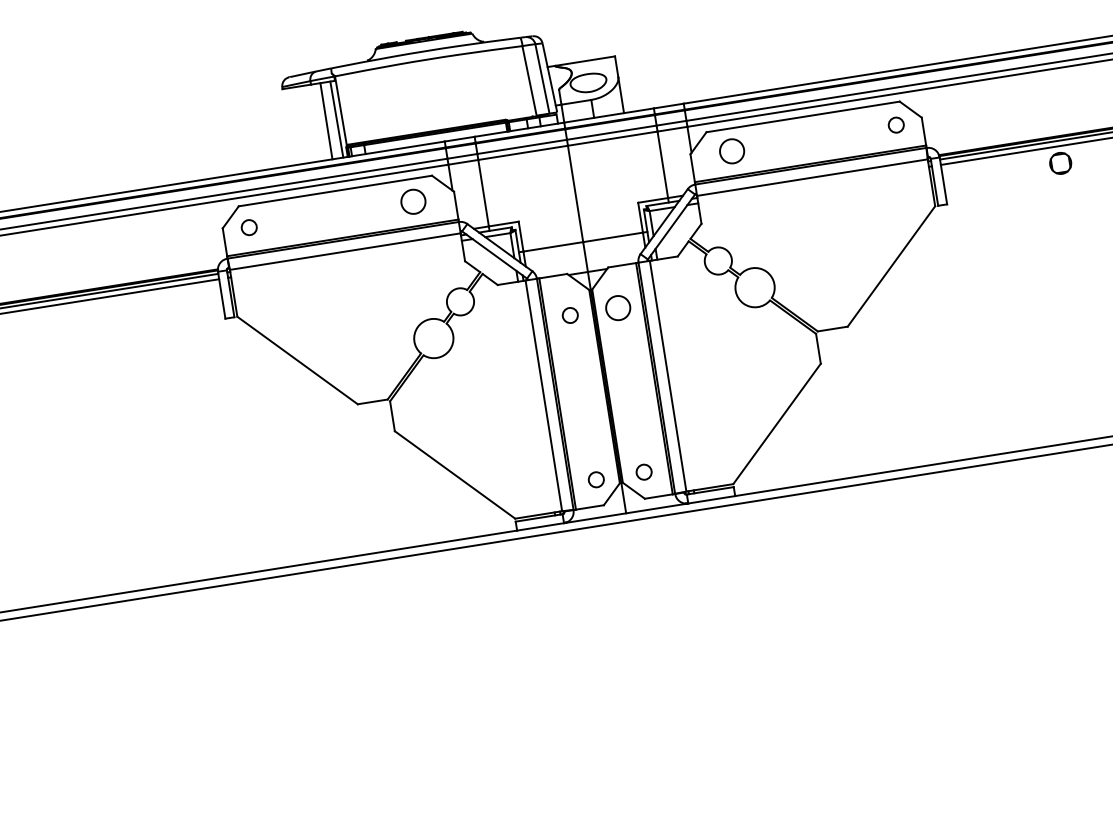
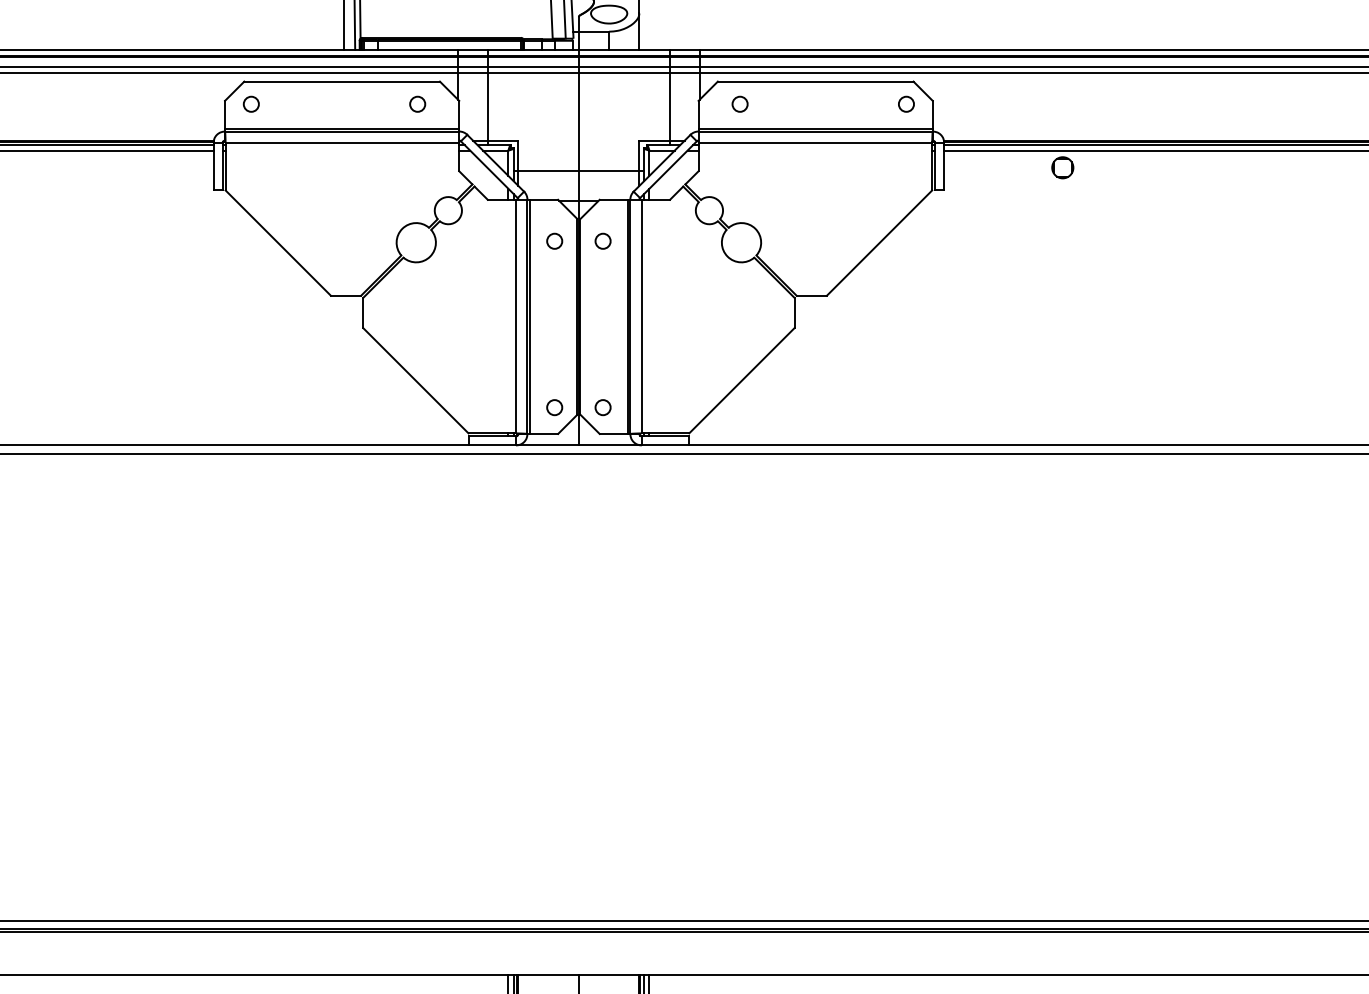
circle: (731, 150) -> (739, 103), size x0.62
circle: (413, 200) -> (417, 103), size x0.62
circle: (617, 307) -> (602, 240), size x0.62

